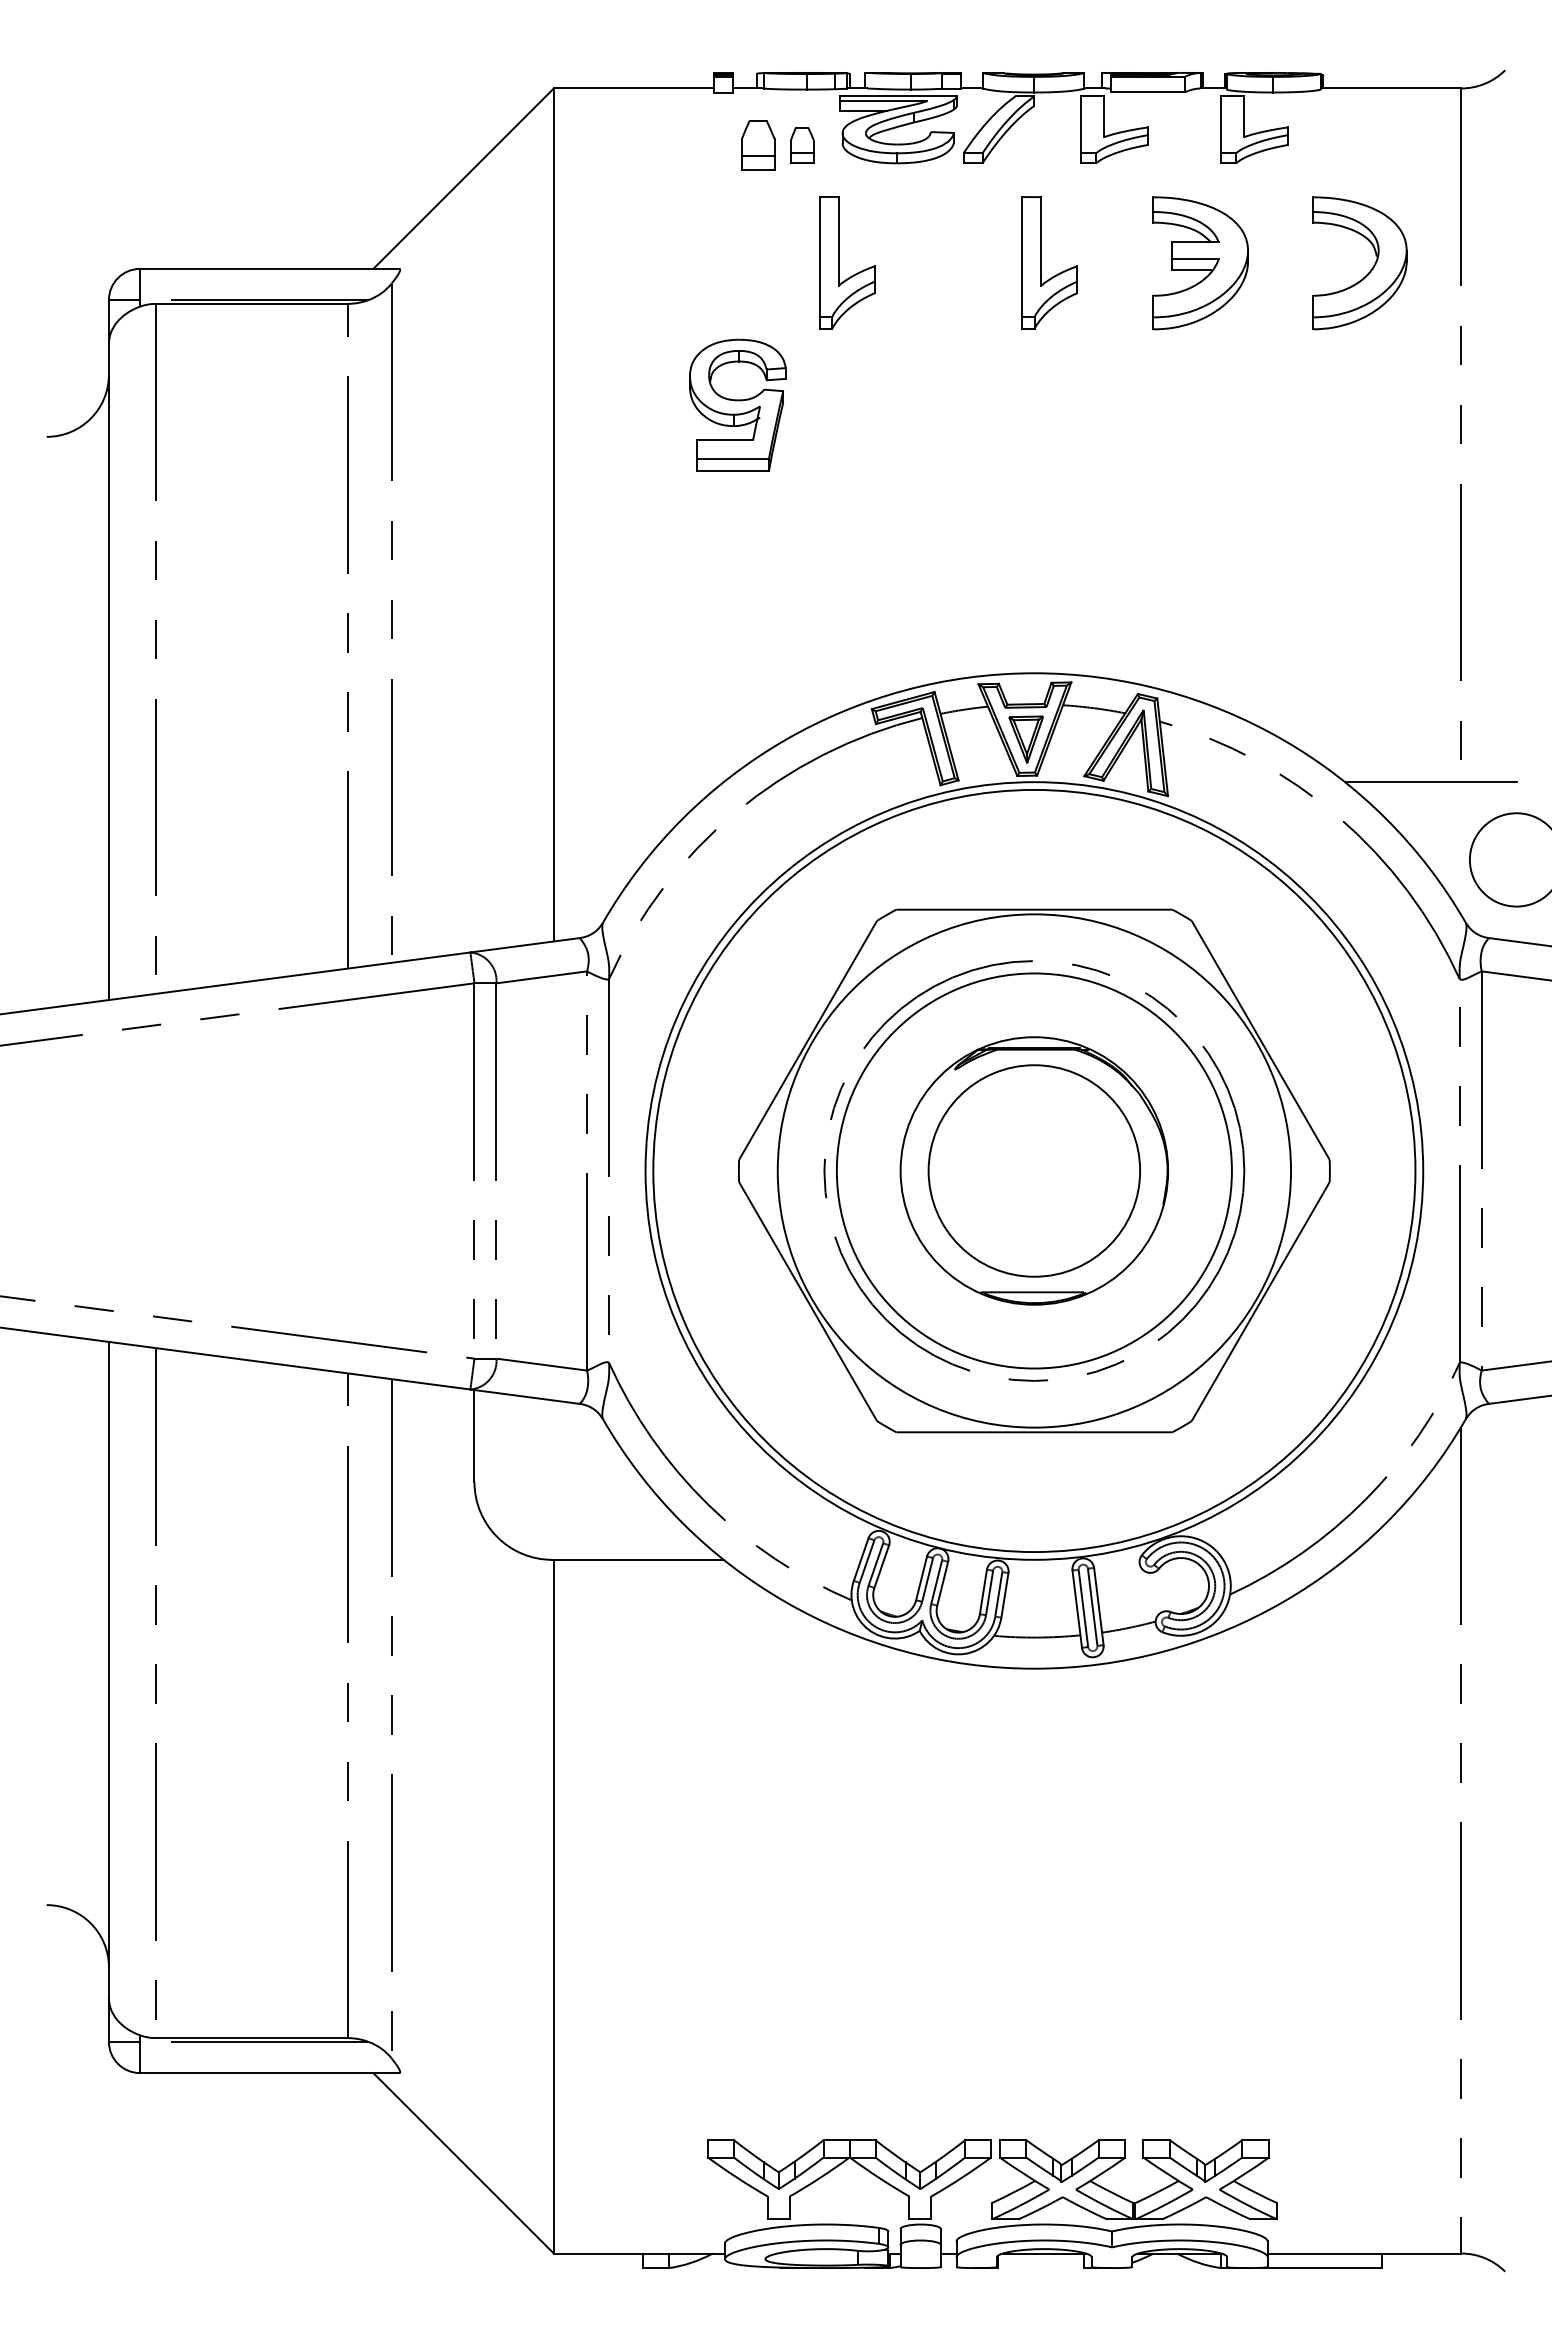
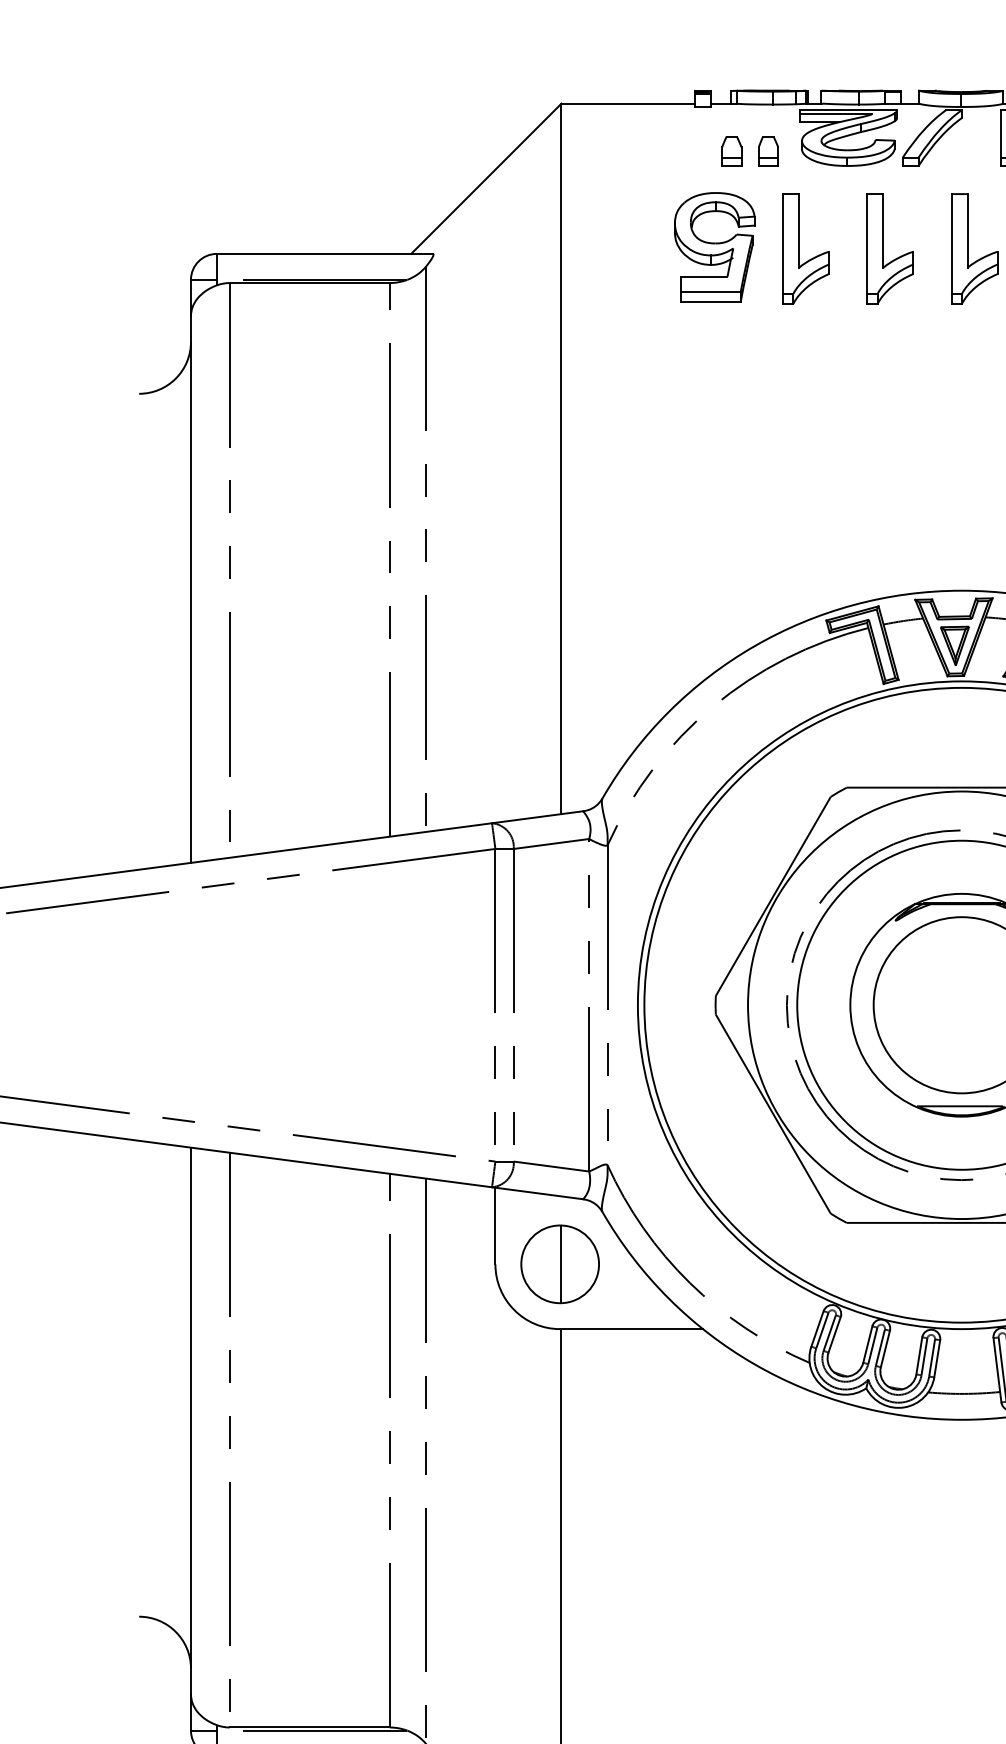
part: (758, 145) -> (731, 151), size x0.71
part: (940, 262) -> (883, 248), added
part: (737, 404) -> (714, 246), moved
part: (551, 1481) -> (559, 1263), added

